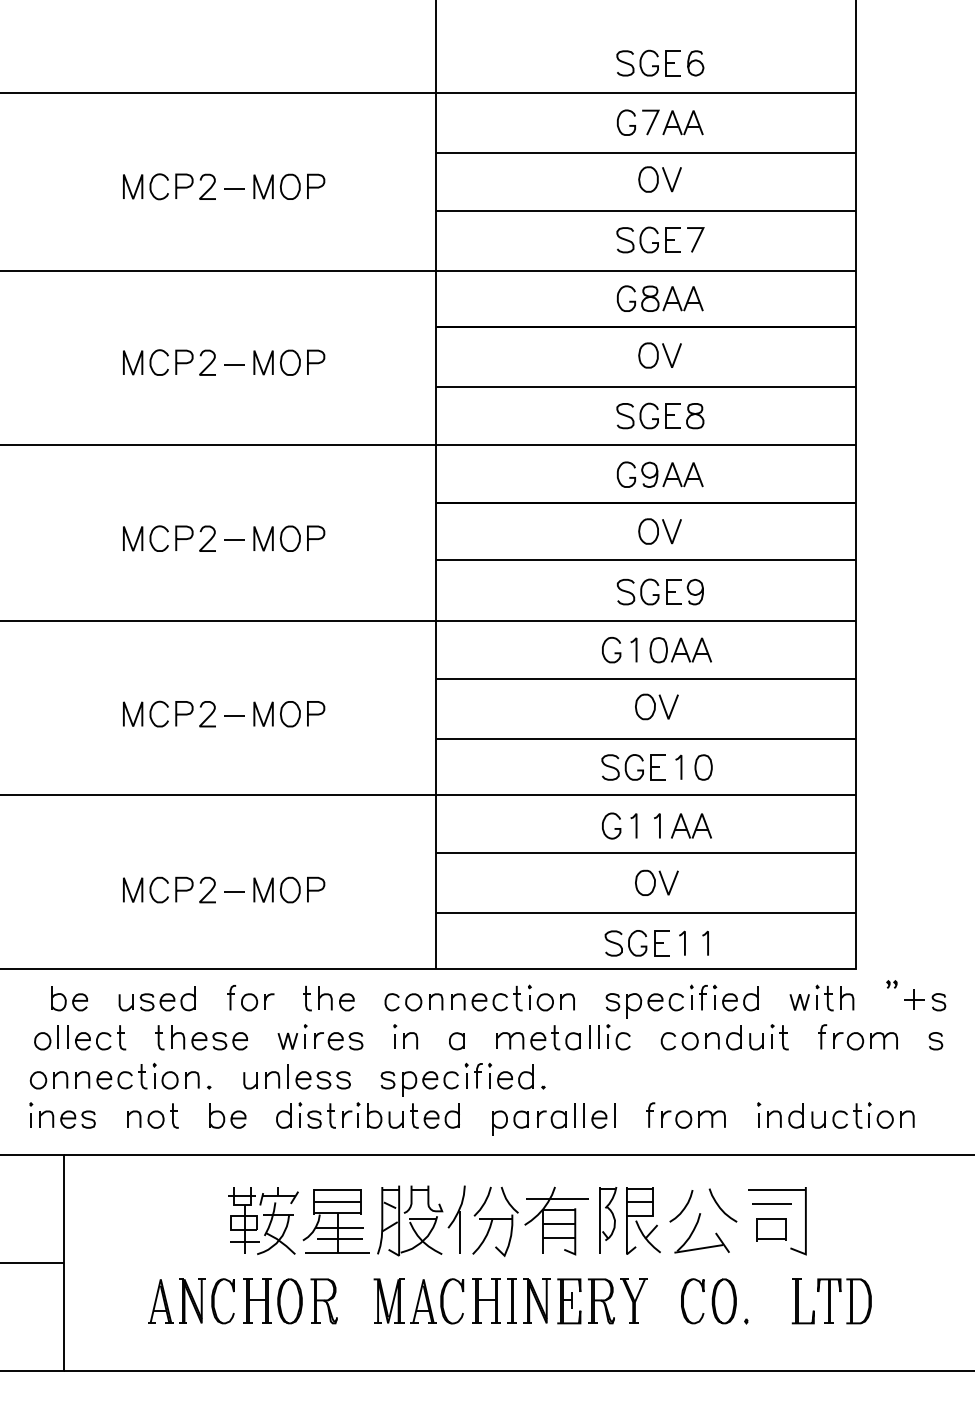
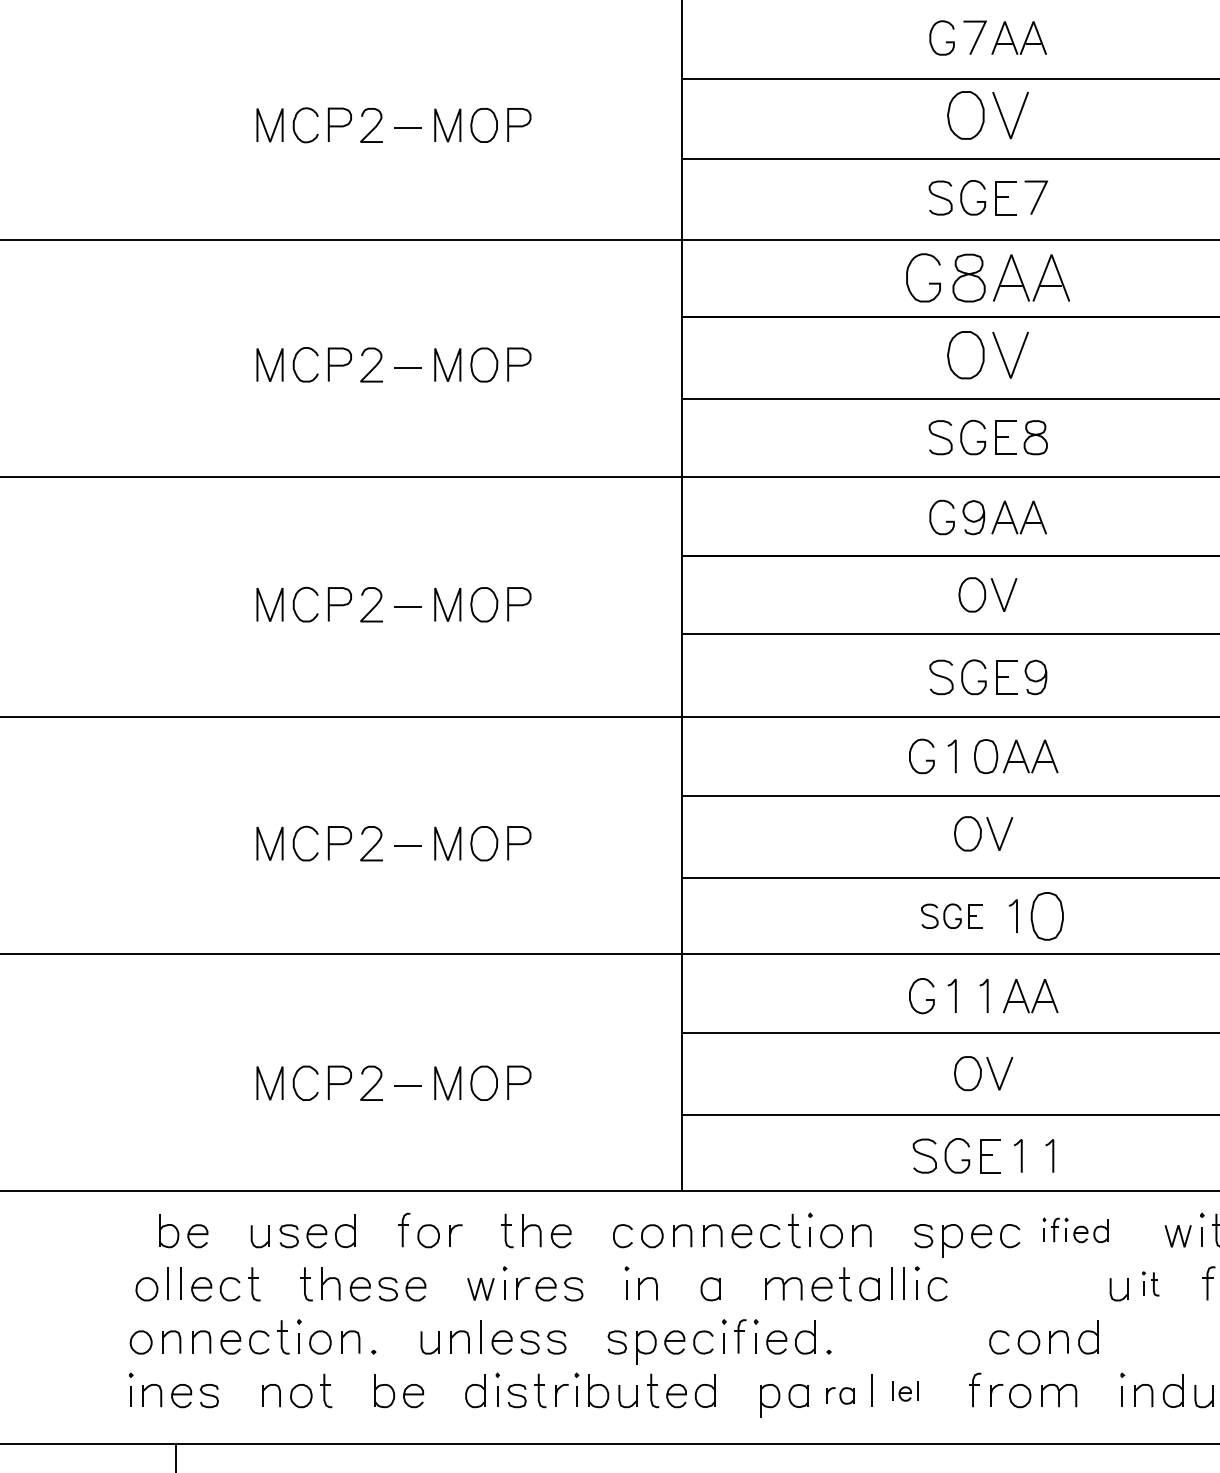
part: (659, 179) -> (987, 115), size x1.4
part: (660, 298) -> (988, 277), size x1.4
part: (659, 355) -> (987, 355), size x1.4
part: (633, 767) -> (951, 916), size x0.7
part: (703, 767) -> (1047, 916), size x1.4
part: (724, 997) -> (1075, 1229), size x0.7
part: (700, 1037) -> (1042, 1337), moved
part: (779, 1037) -> (1150, 1284), size x0.7
part: (599, 1115) -> (905, 1390), size x0.6
part: (551, 1119) -> (839, 1395), size x0.7

